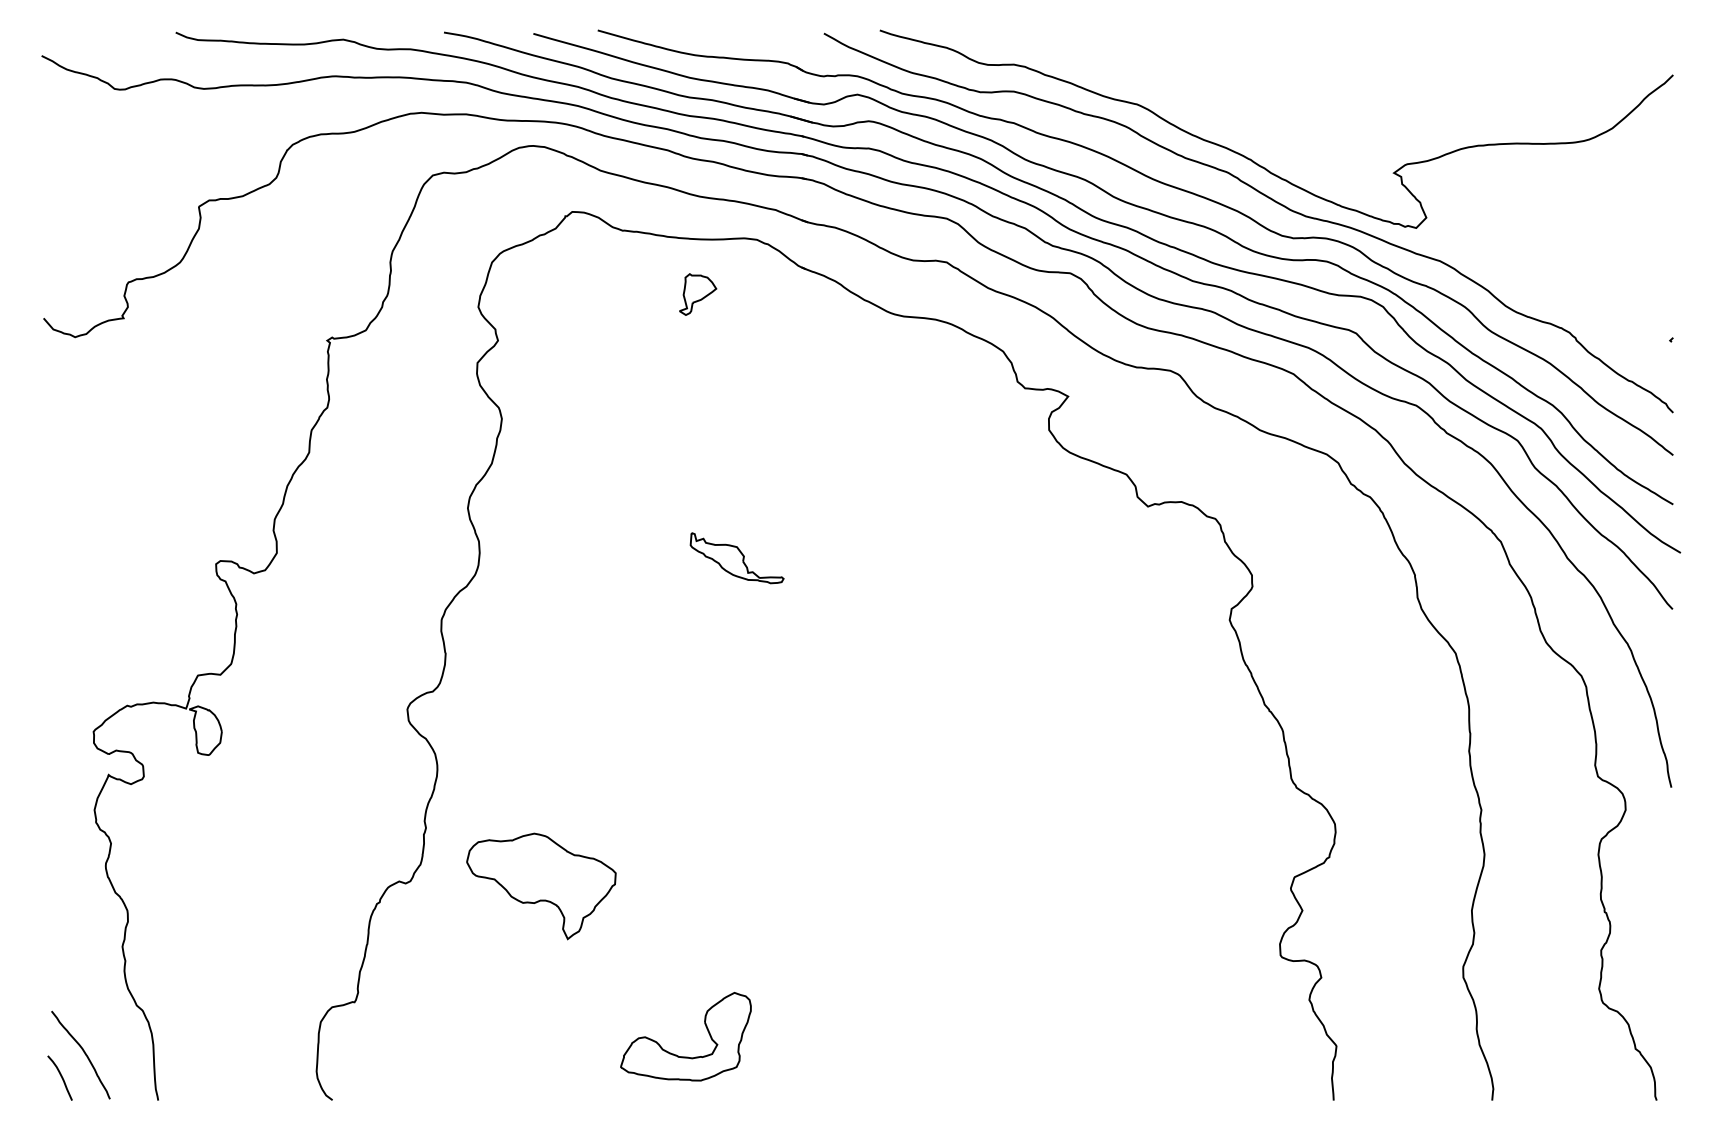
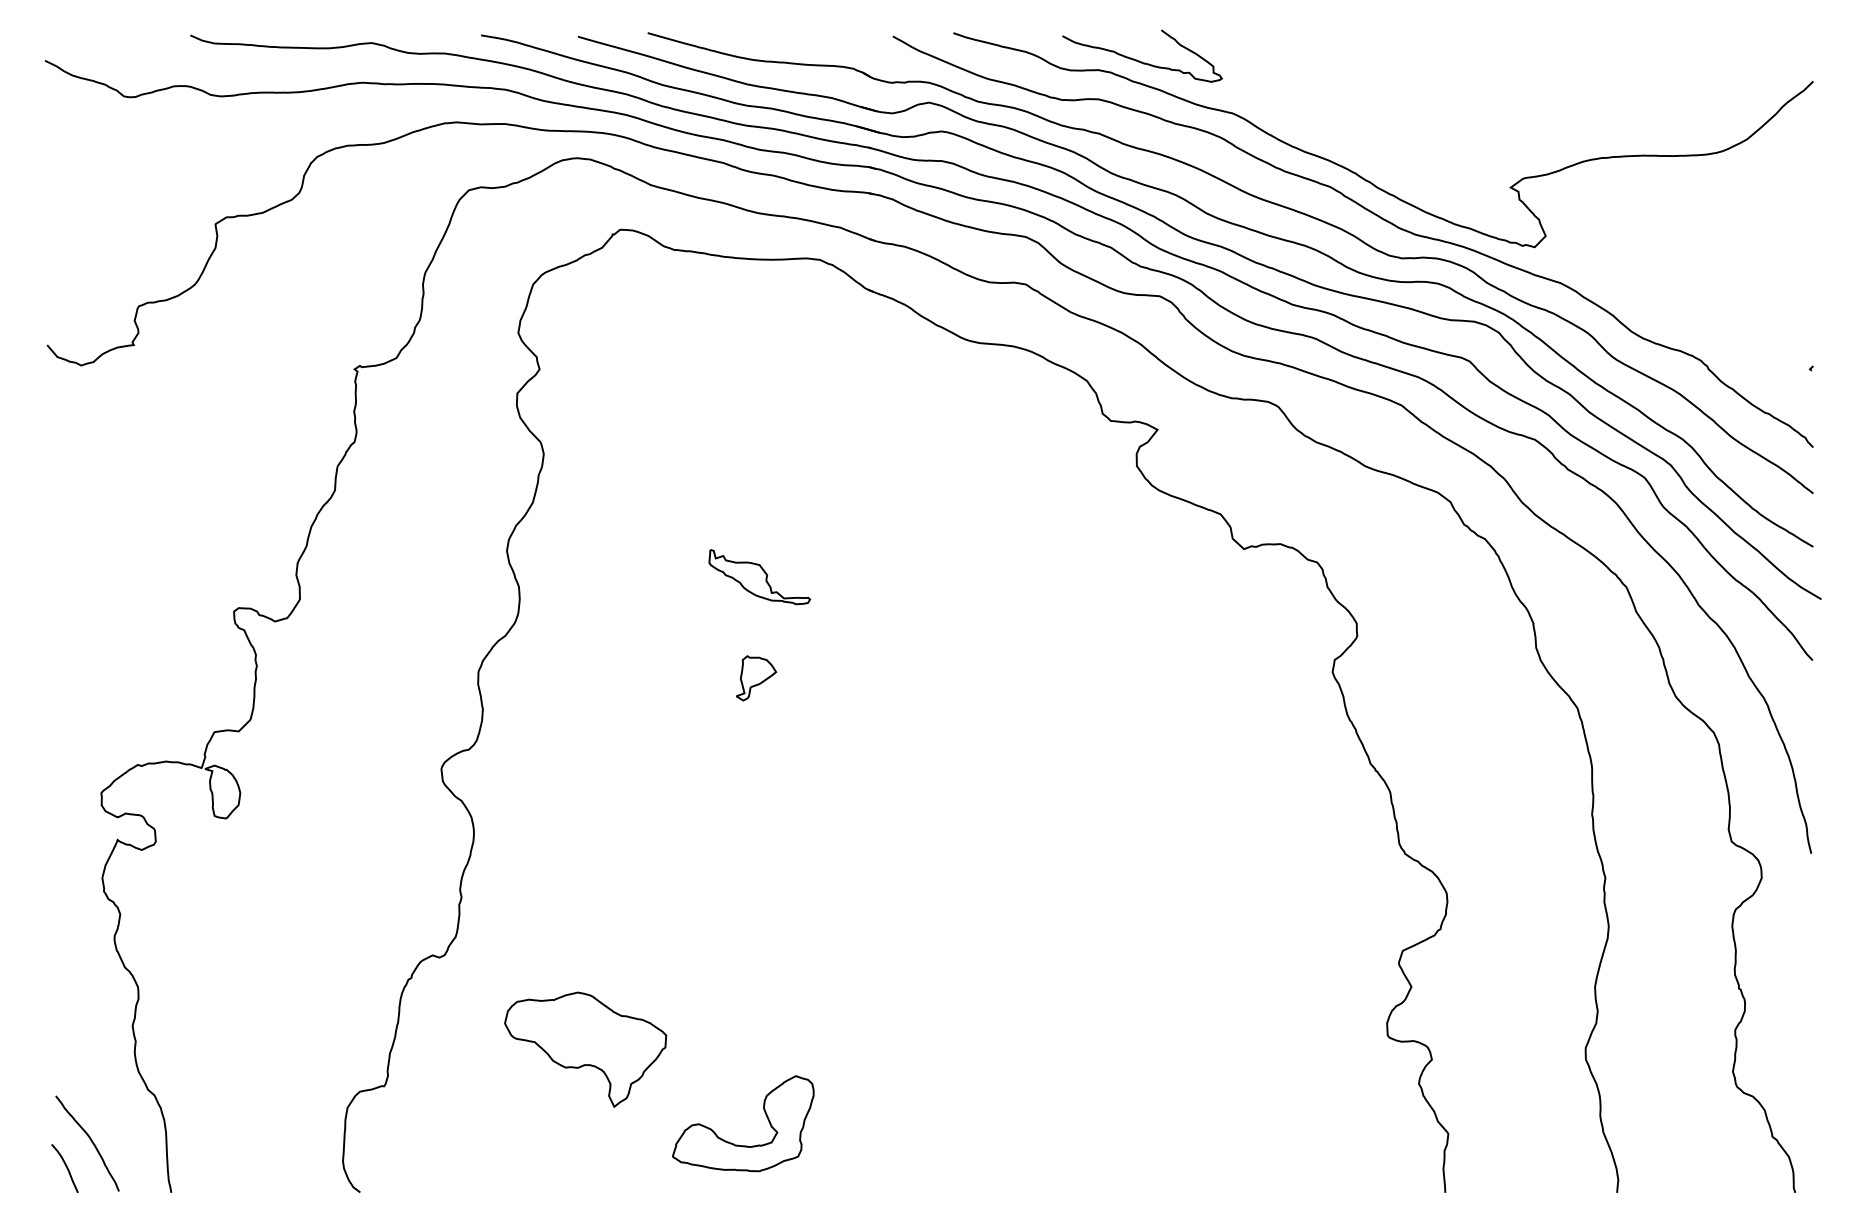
curve: (1051, 55) -> (1139, 60), added
part: (698, 294) -> (756, 678), moved
part: (736, 558) -> (759, 577), moved
part: (541, 886) -> (585, 1049), moved

